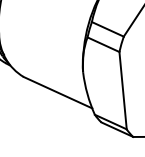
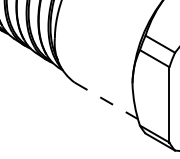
line: (58, 92) -> (106, 100), solid -> dashed

